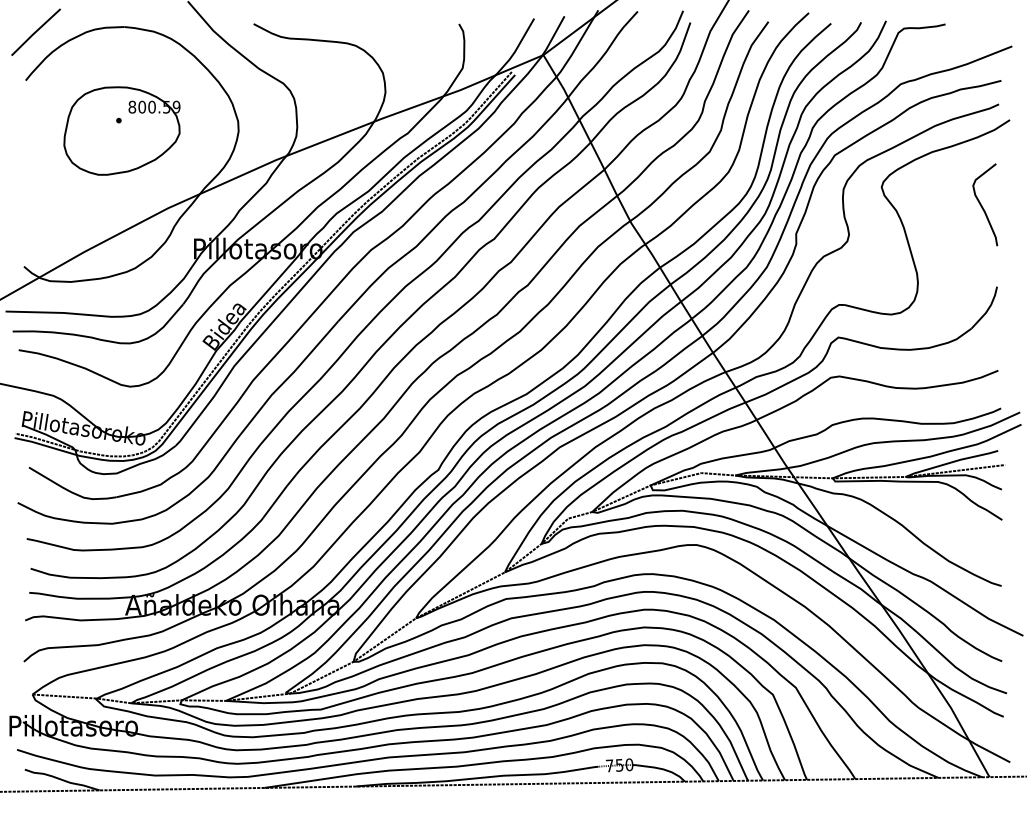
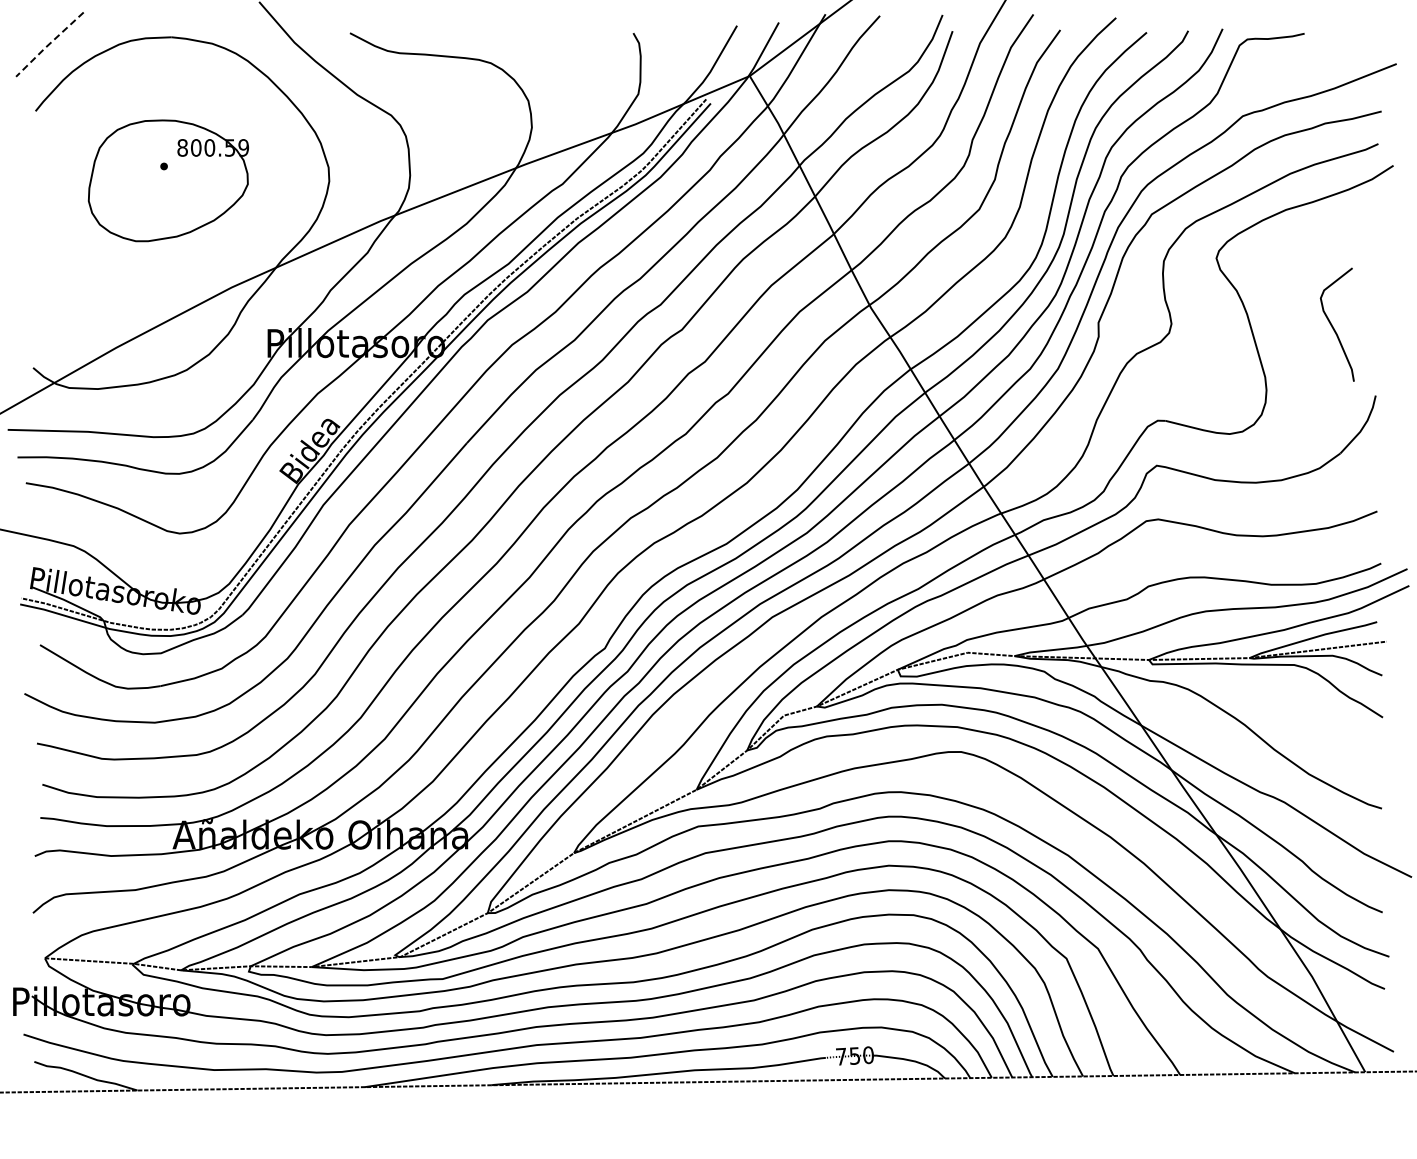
line: (35, 32) -> (48, 44), solid -> dashed
curve: (982, 206) -> (1333, 326), moved

